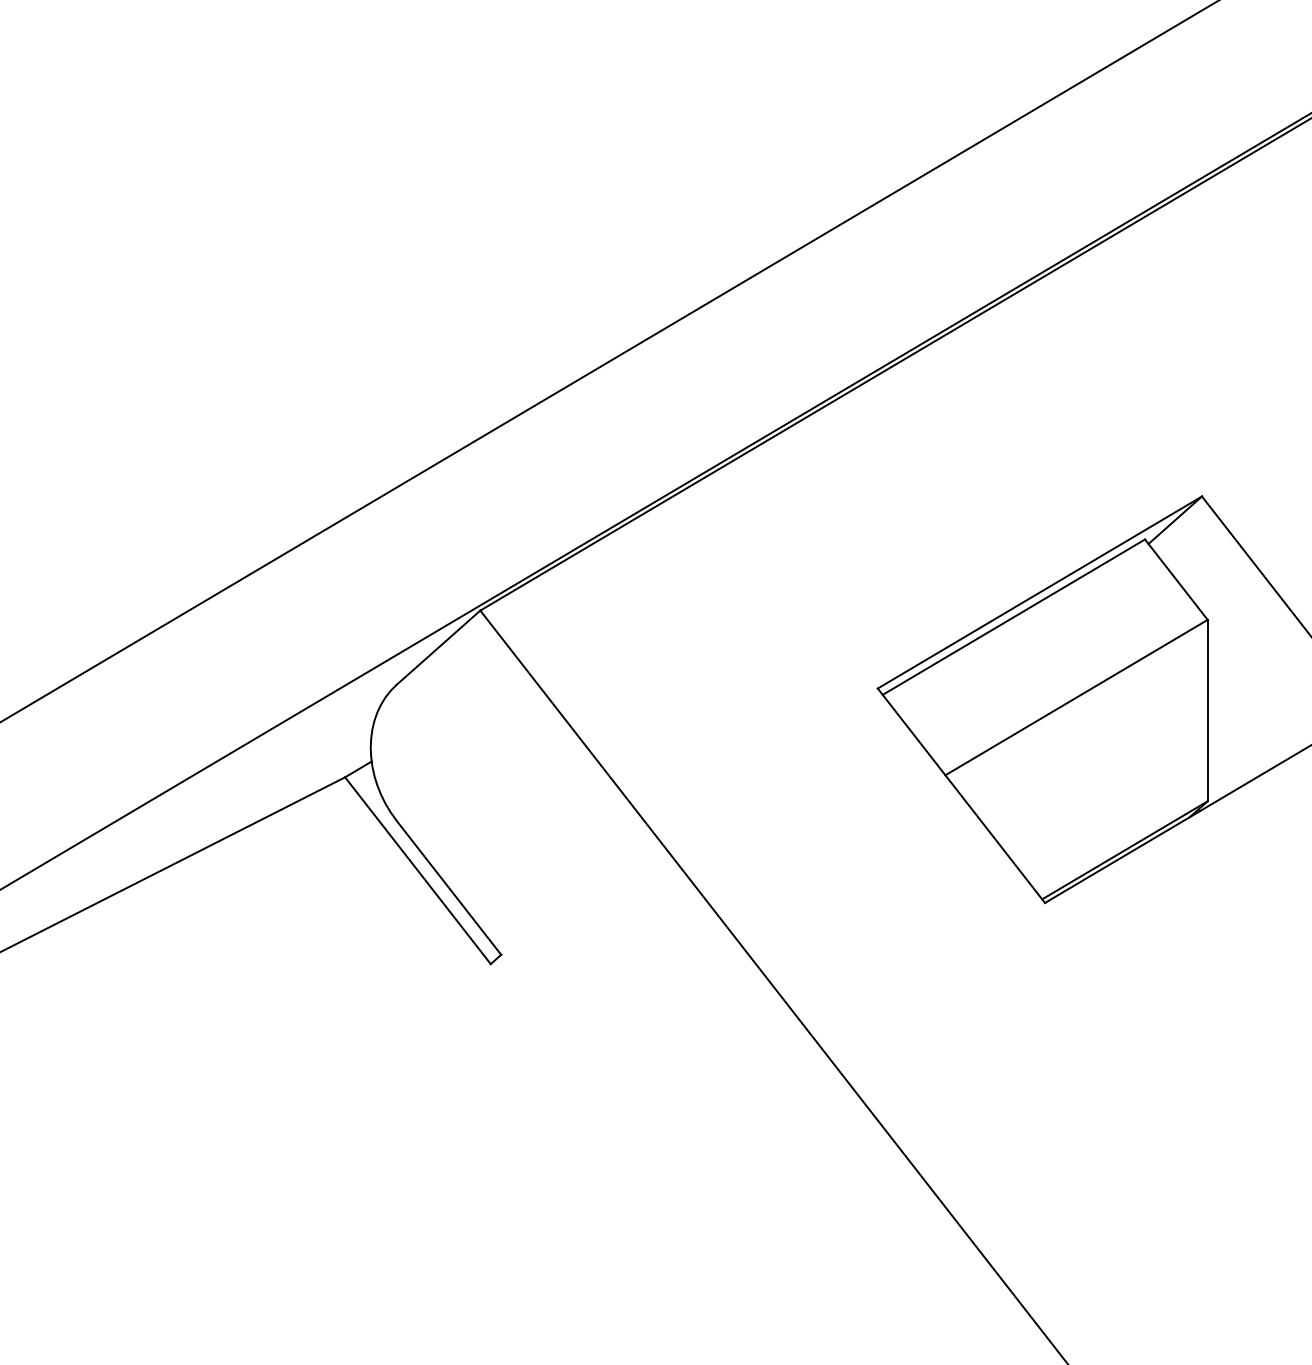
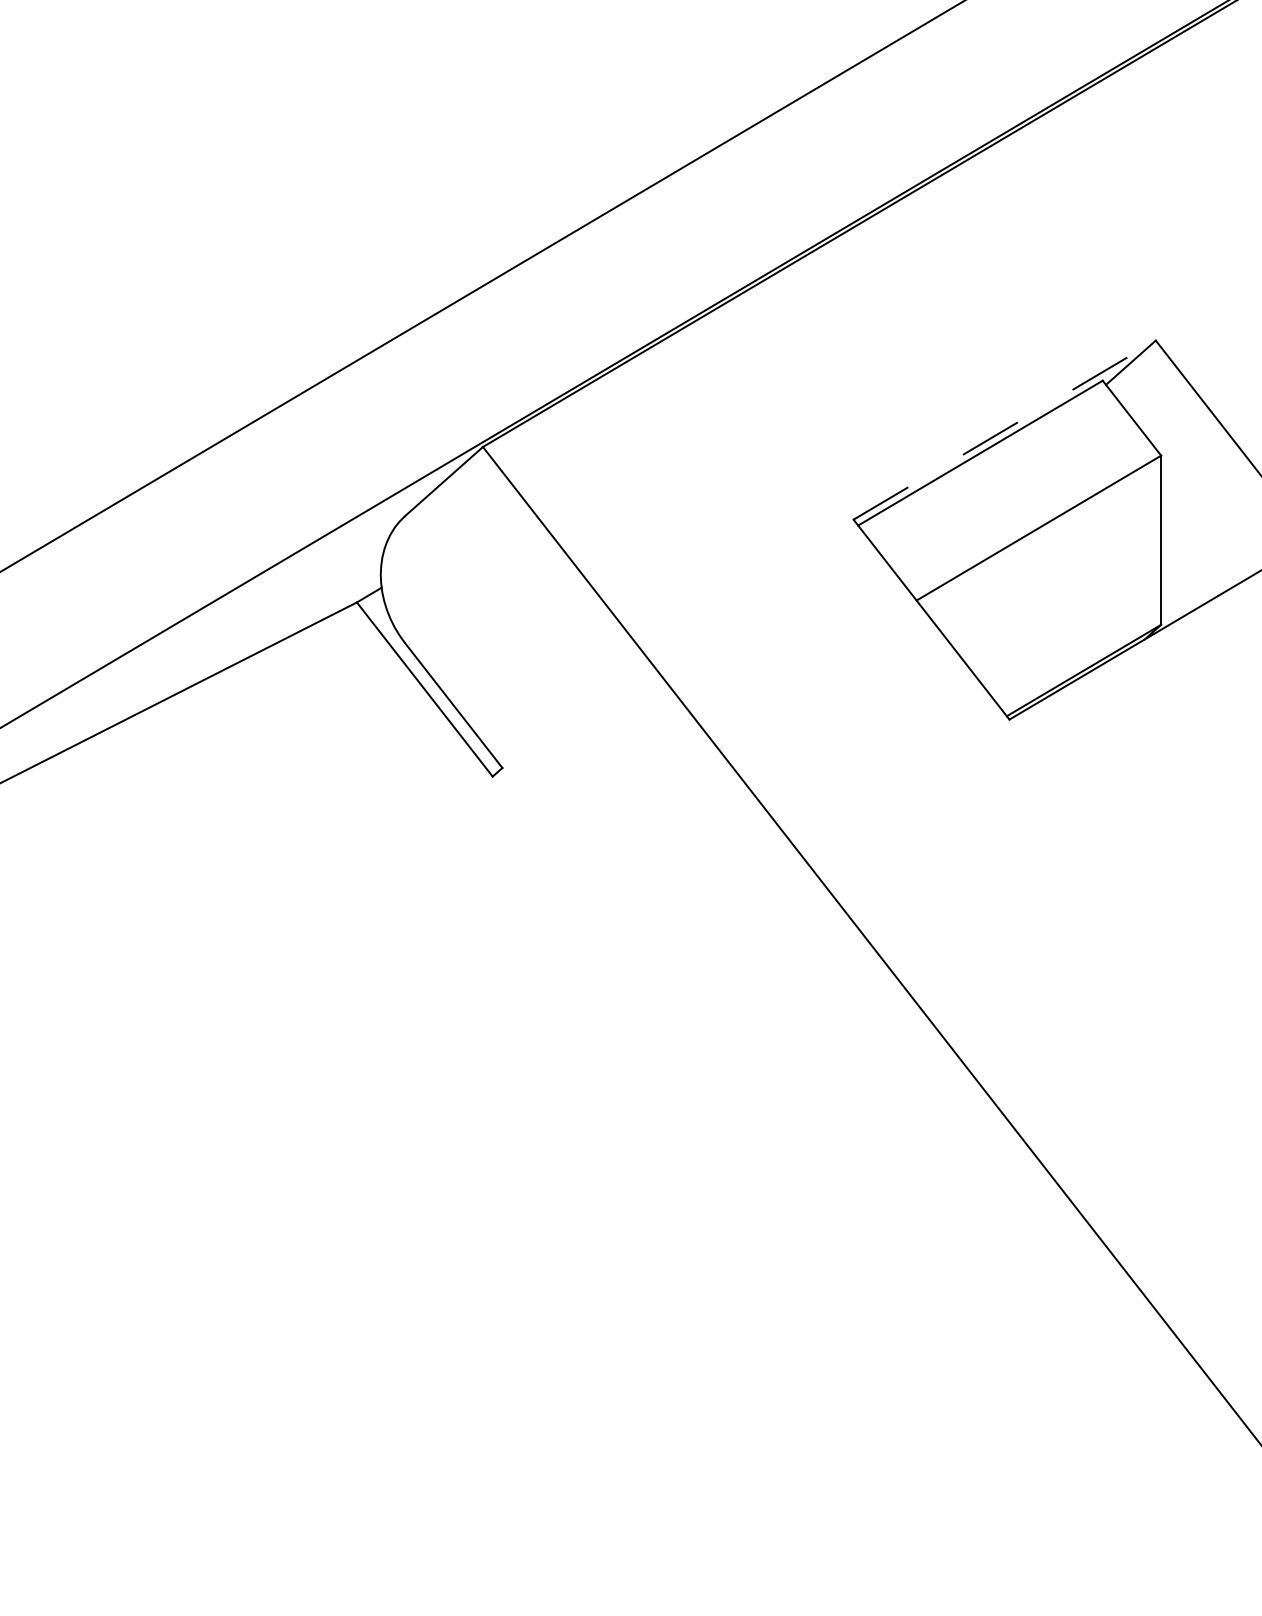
line: (1039, 592) -> (1004, 430), solid -> dashed

